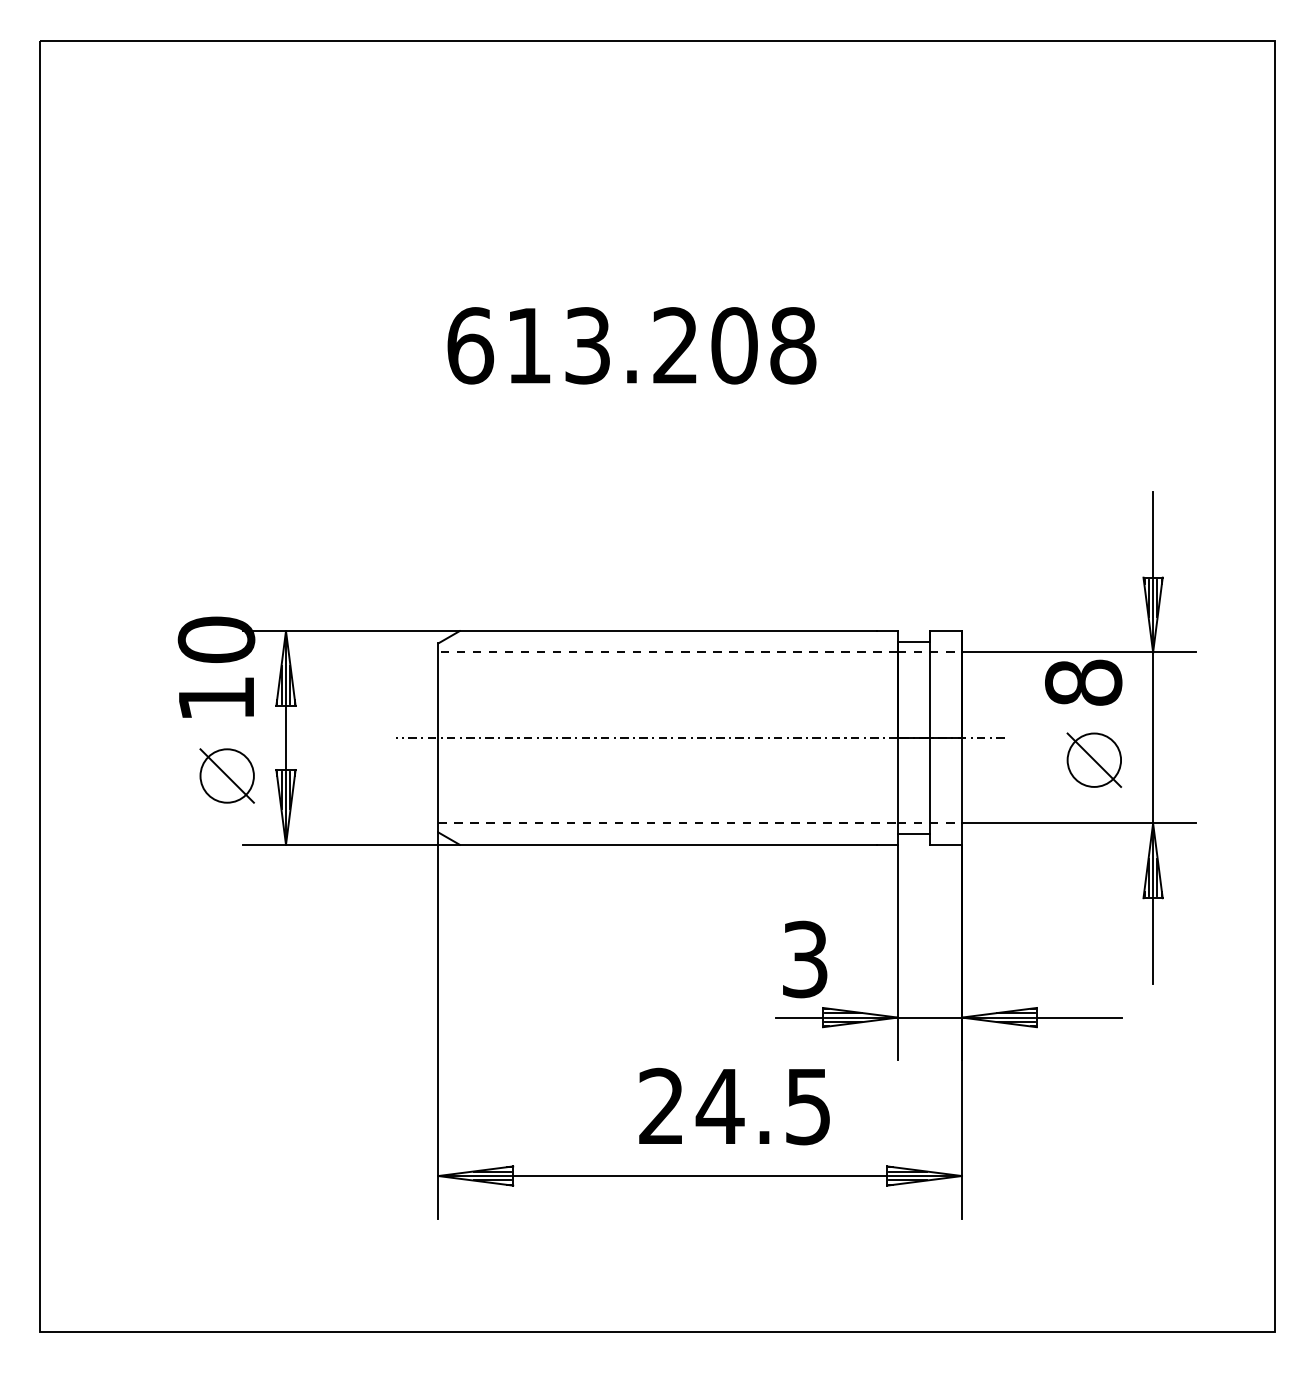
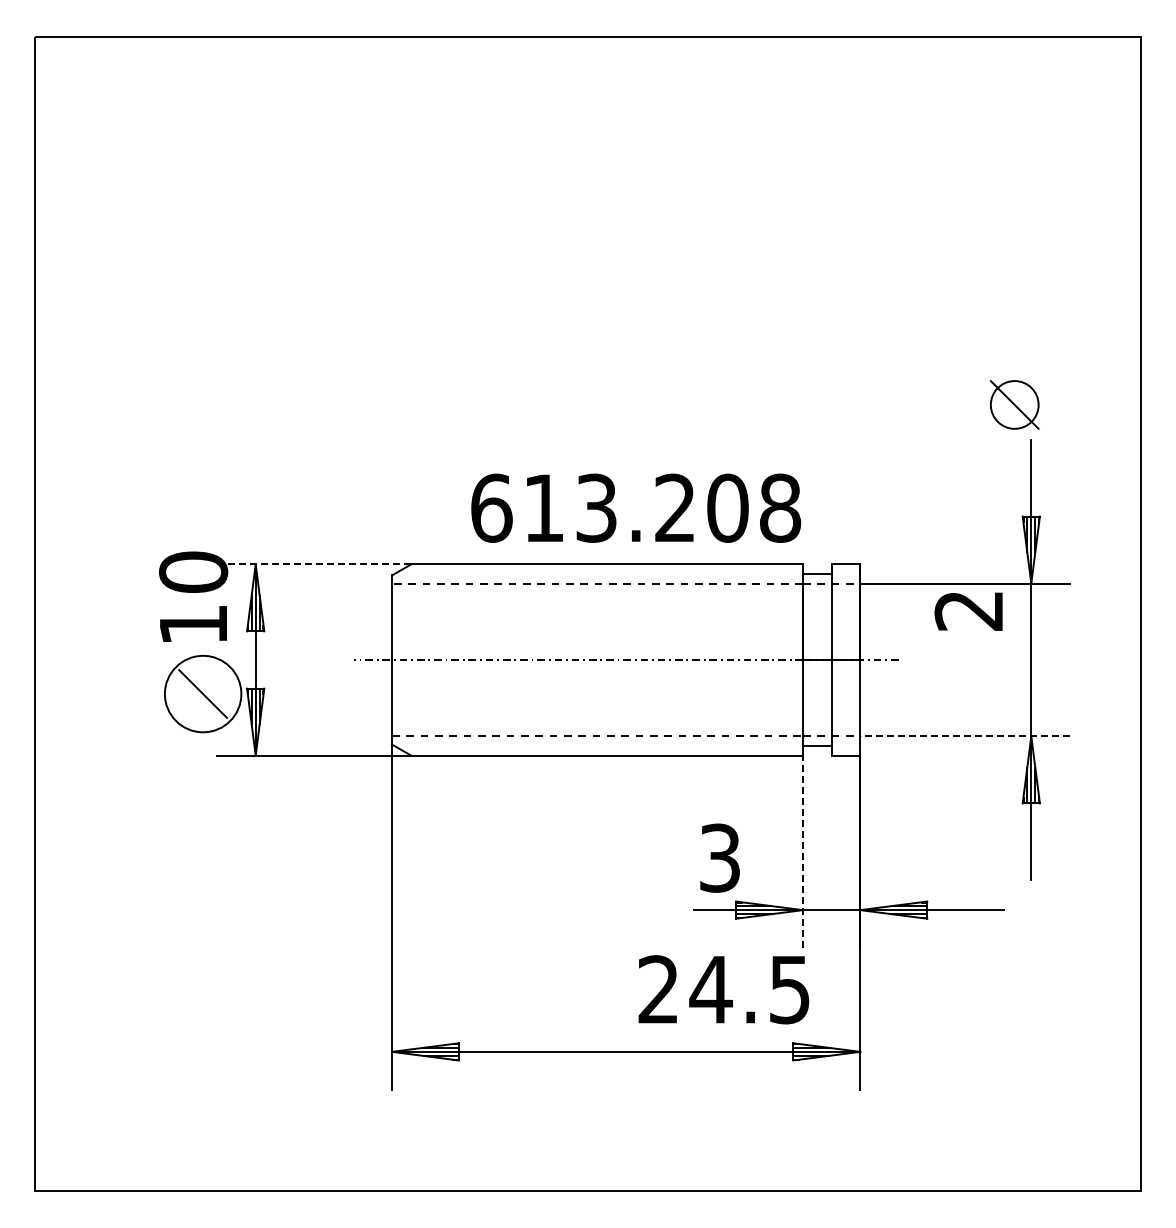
text: (632, 344) -> (636, 507), moved
line: (351, 631) -> (314, 564), solid -> dashed
text: (1082, 682) -> (968, 610), 8 -> 2
part: (1094, 759) -> (1014, 404), moved
circle: (227, 775) -> (203, 693), size x1.6
line: (1078, 823) -> (964, 736), solid -> dashed
line: (897, 952) -> (802, 851), solid -> dashed
text: (734, 1106) -> (723, 989), moved

